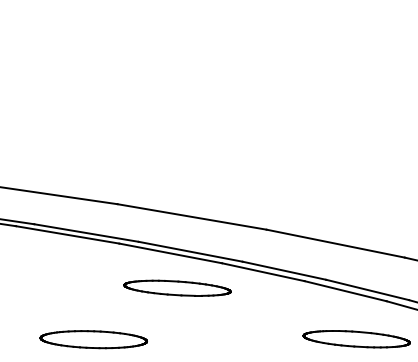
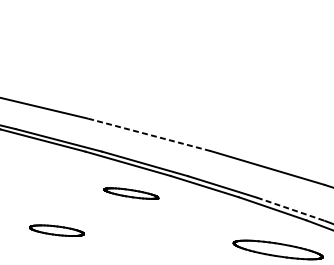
line: (192, 216) -> (149, 134), solid -> dashed
part: (177, 287) -> (131, 193), size x0.6
line: (367, 289) -> (291, 208), solid -> dashed
part: (93, 339) -> (56, 230), size x0.6

